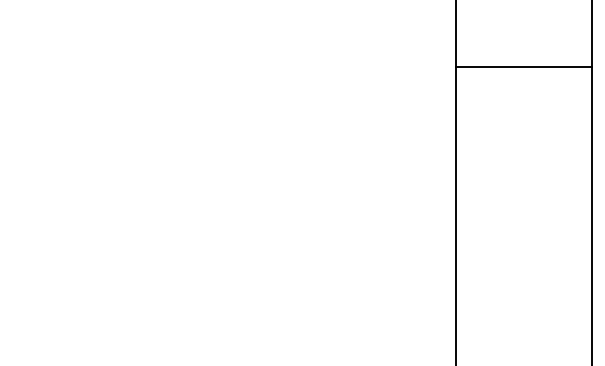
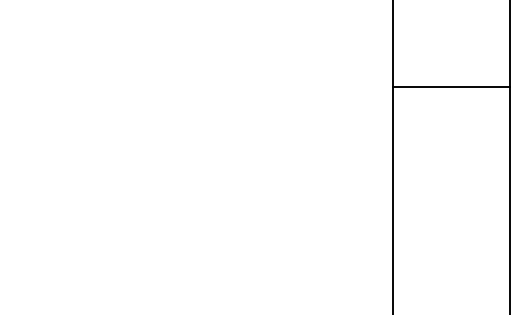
line: (524, 66) -> (451, 87), moved

